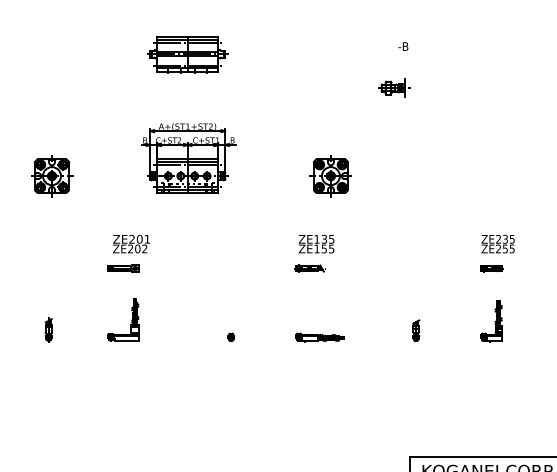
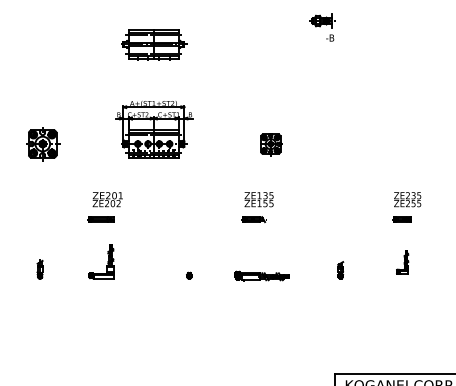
part: (394, 87) -> (322, 20), moved
part: (330, 176) -> (270, 144), size x0.7
part: (491, 320) -> (402, 262), size x0.7
part: (319, 336) -> (261, 275), size x1.4

